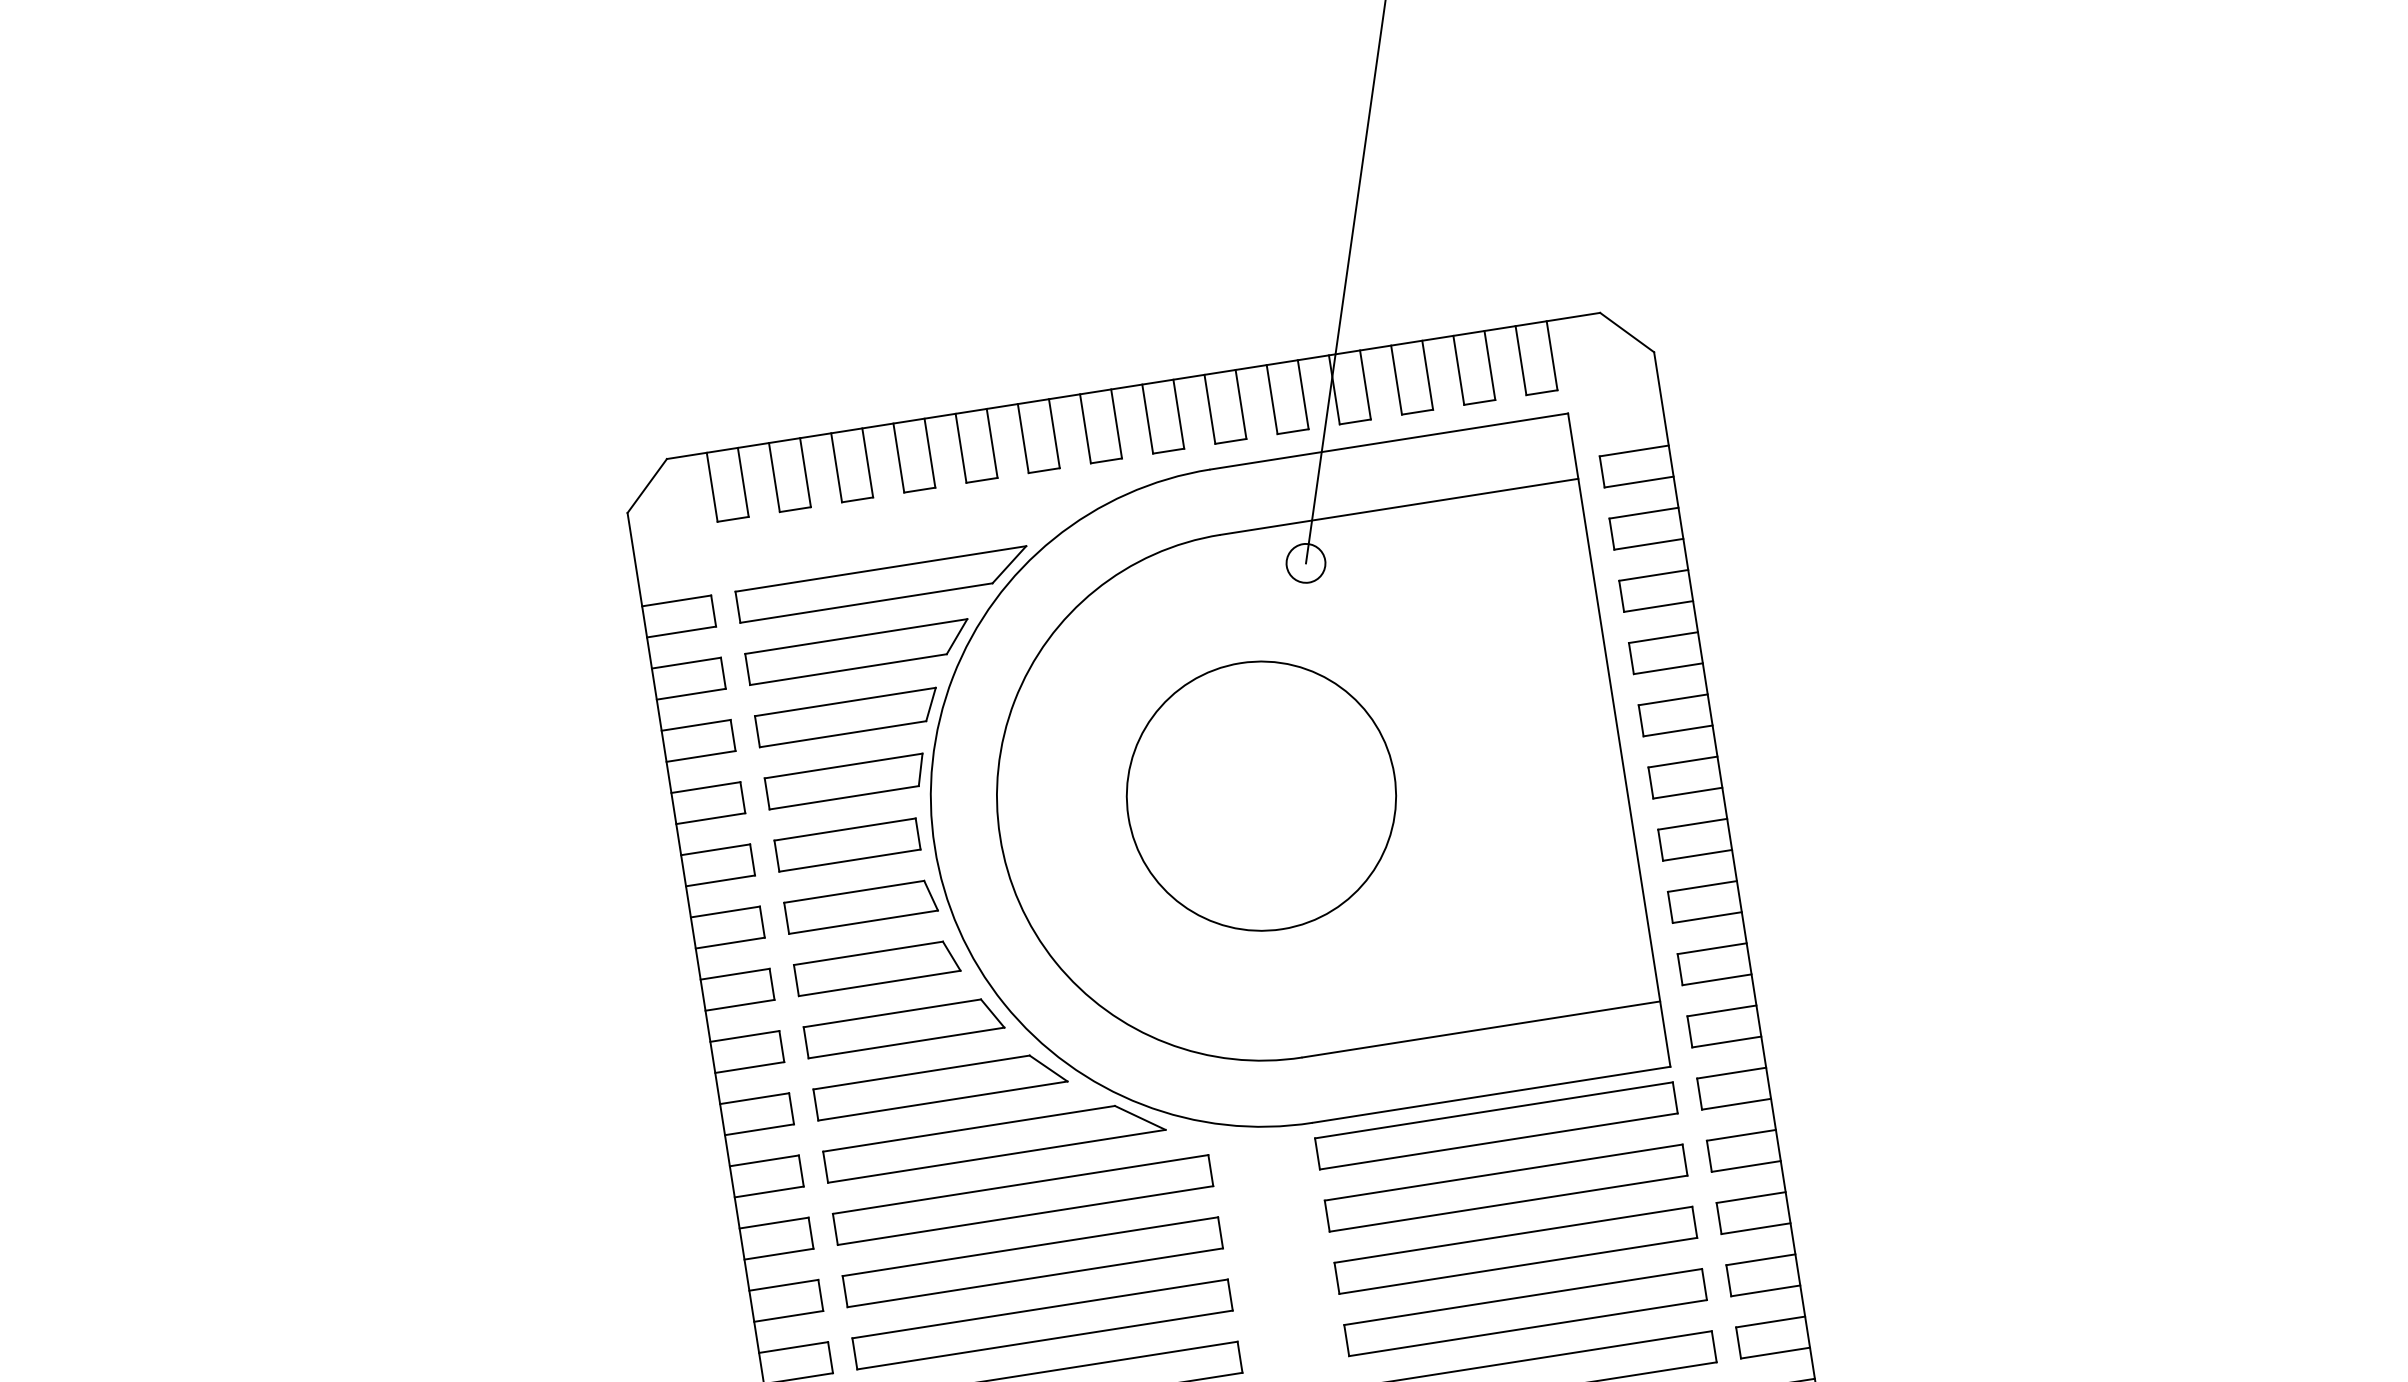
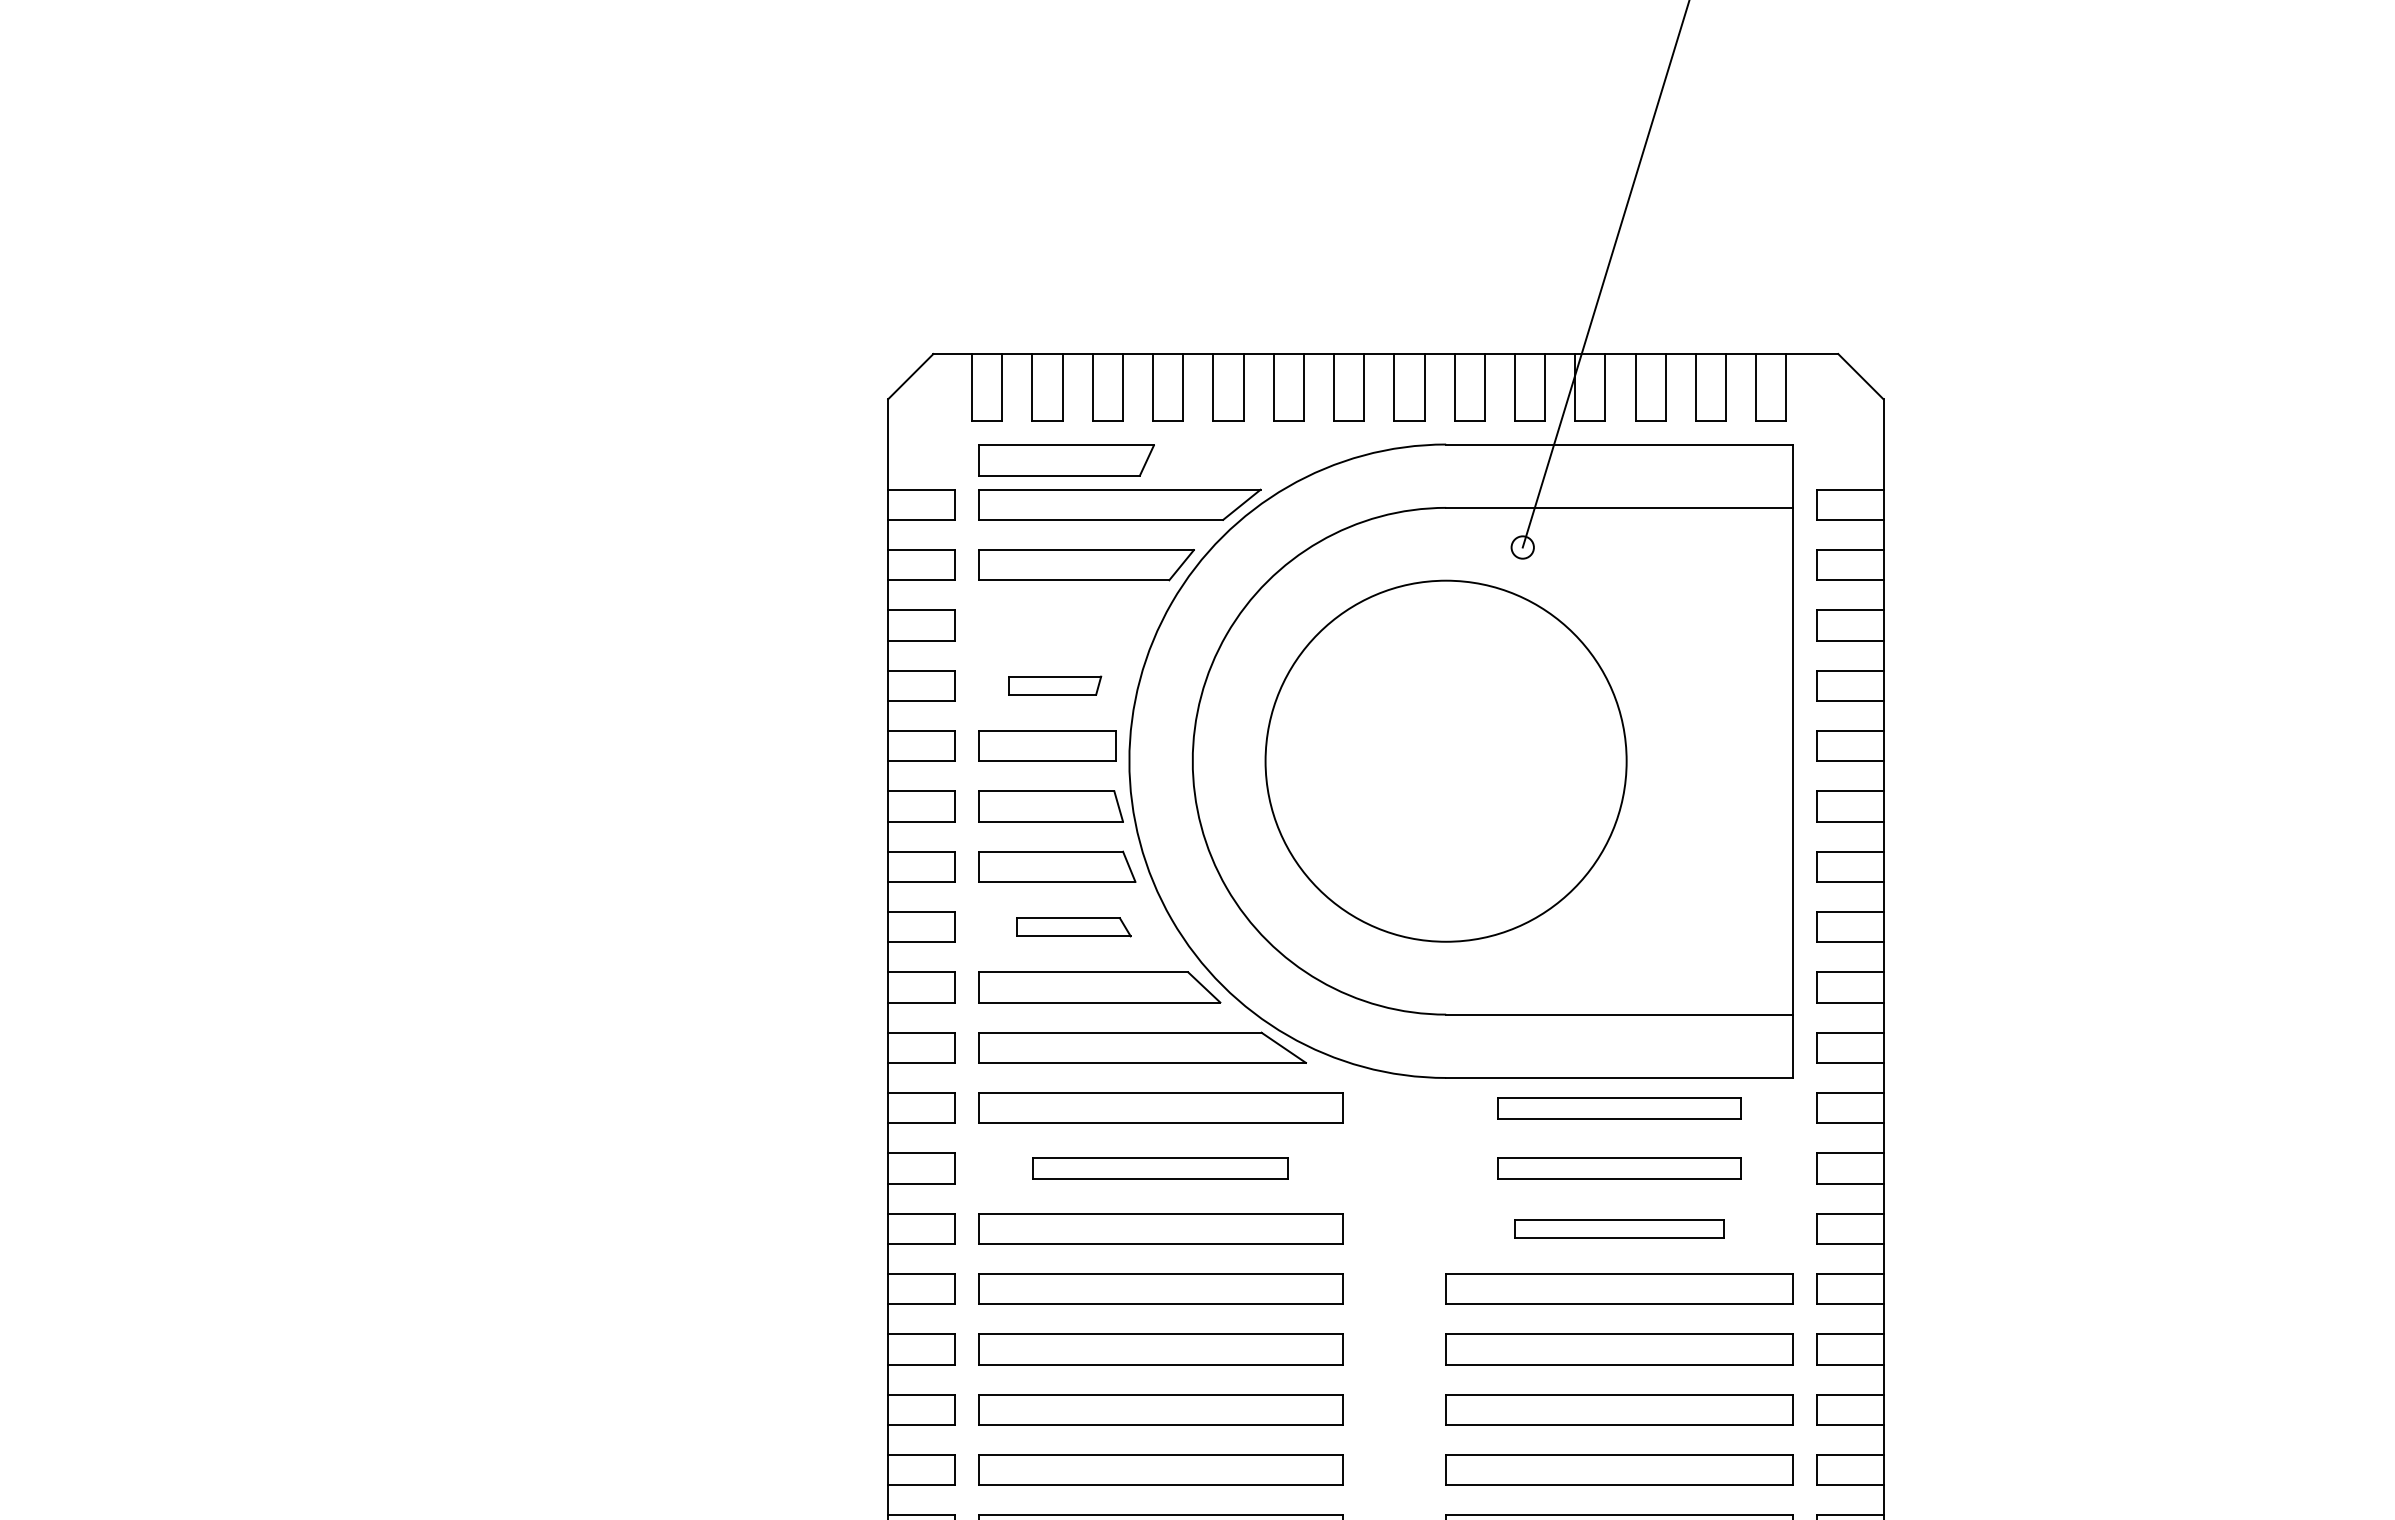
circle: (1305, 563) -> (1522, 547), size x0.6
part: (848, 717) -> (1066, 460), moved
part: (846, 781) -> (1055, 685), size x0.6
circle: (1261, 796) -> (1446, 761), size x1.4
part: (904, 1027) -> (1073, 927), size x0.6
part: (1496, 1125) -> (1619, 1107), size x0.7
part: (1506, 1188) -> (1619, 1168), size x0.7
part: (1515, 1250) -> (1619, 1228), size x0.6
part: (1032, 1262) -> (1160, 1168), size x0.7

